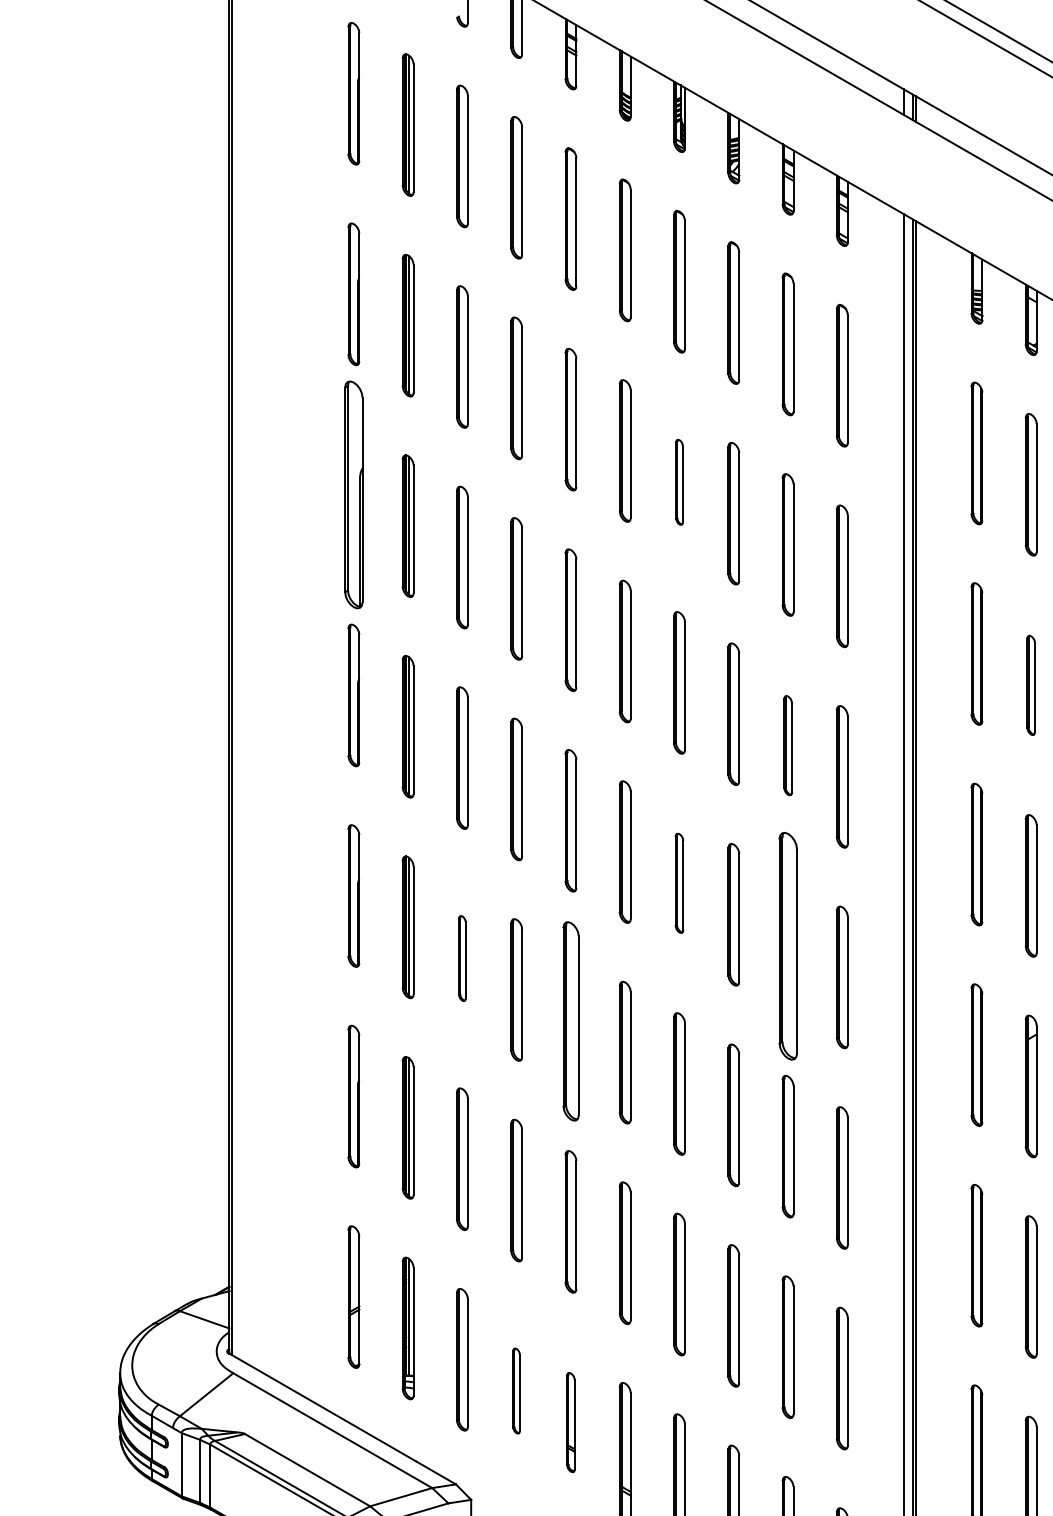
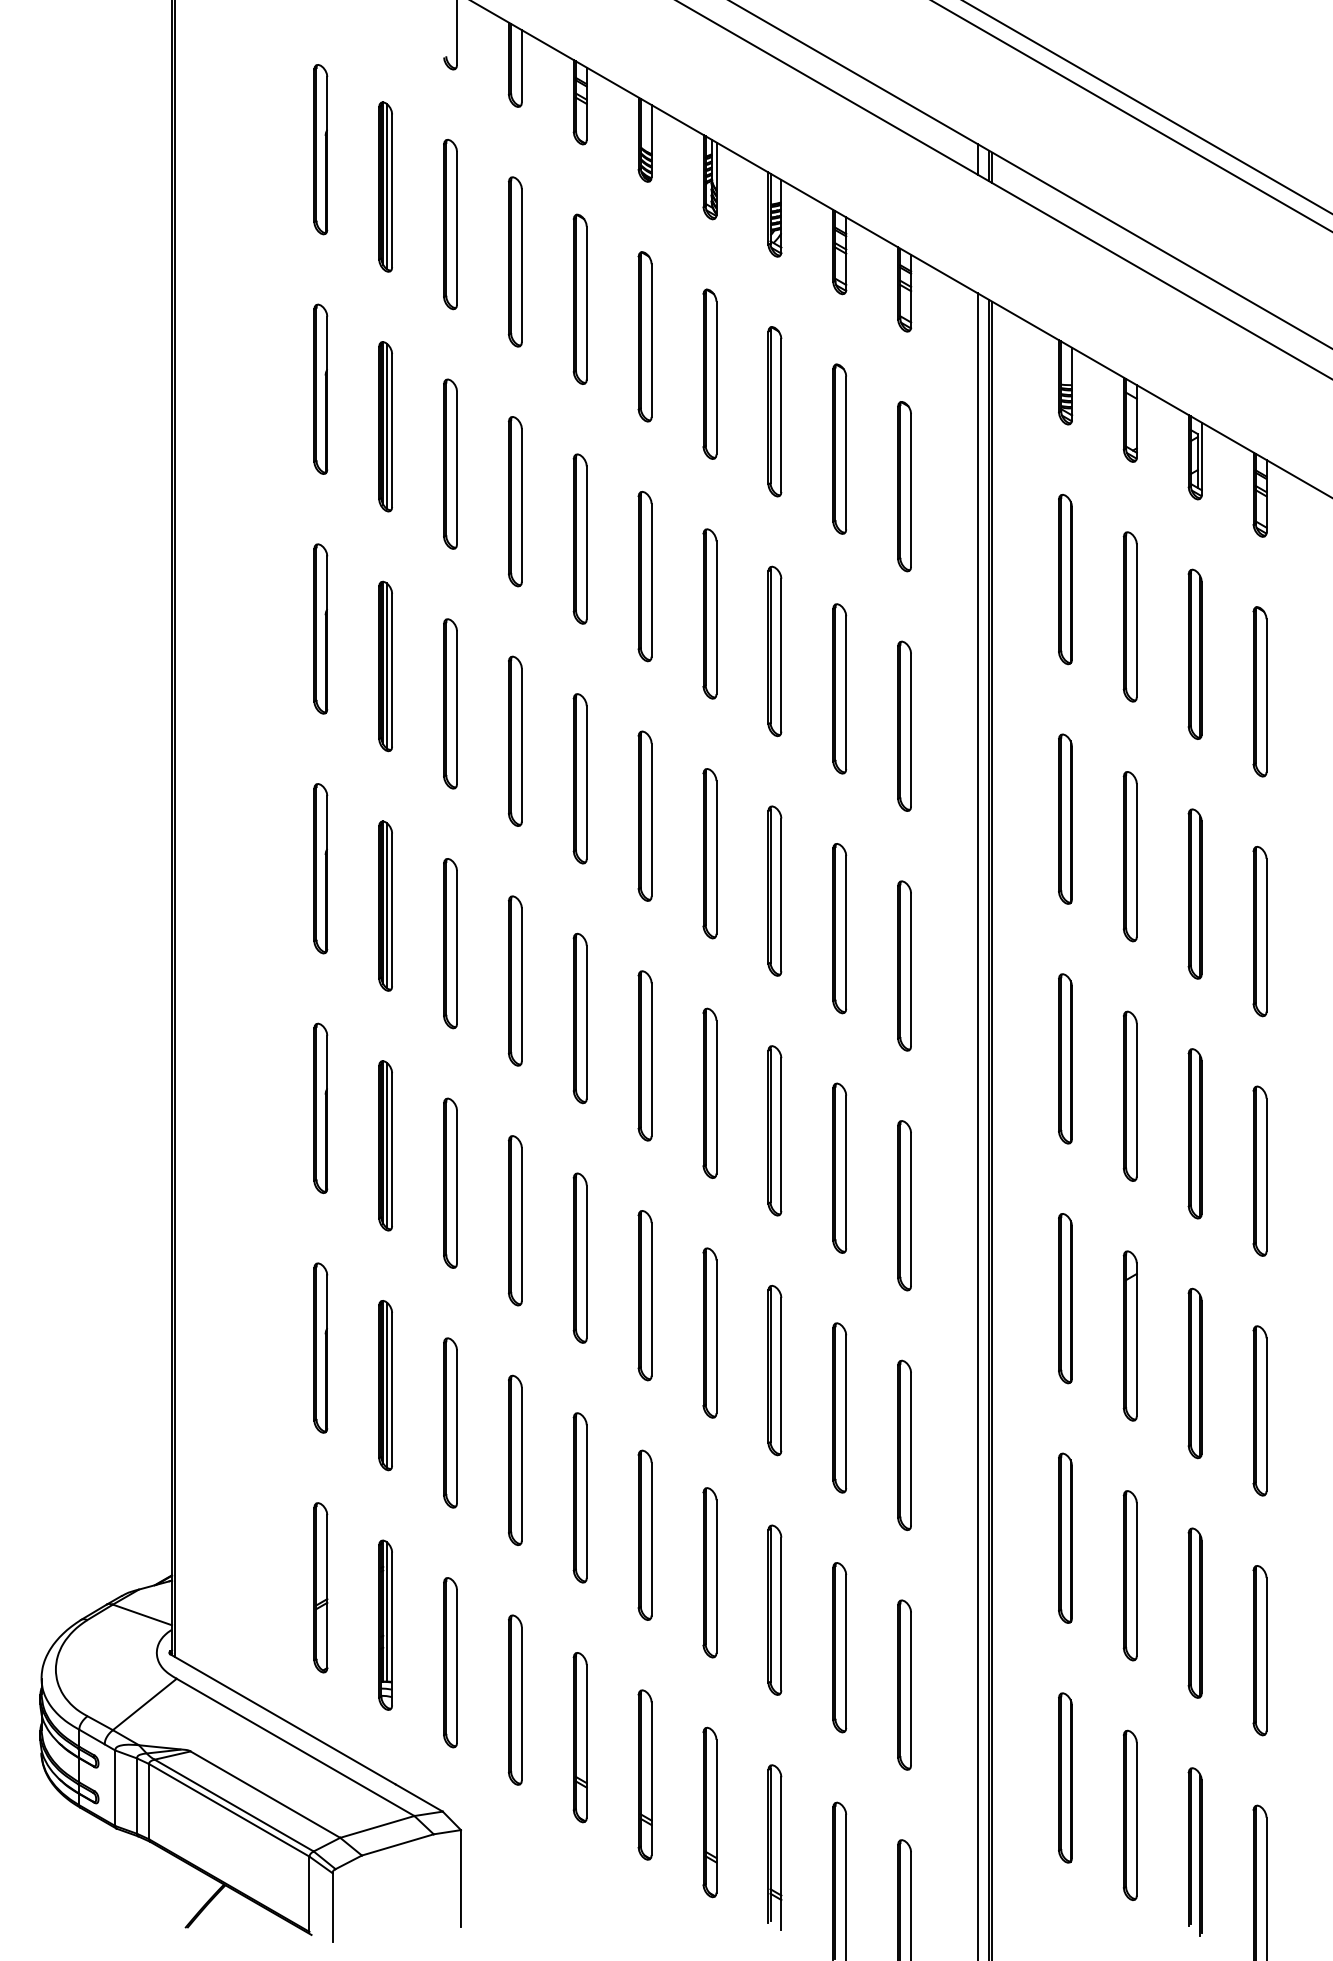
part: (679, 481) -> (709, 613), size x1.67
part: (353, 494) -> (320, 628), size x0.62
part: (1030, 685) -> (1129, 856), size x1.43
part: (787, 745) -> (839, 928), size x1.43
part: (679, 882) -> (709, 1092), size x1.43
part: (787, 945) -> (839, 1167), size x0.62
part: (462, 958) -> (450, 1182), size x1.67
part: (570, 1020) -> (579, 1257), size x0.71
part: (515, 1390) -> (514, 1699), size x1.67
part: (570, 1422) -> (579, 1737), size x1.43

